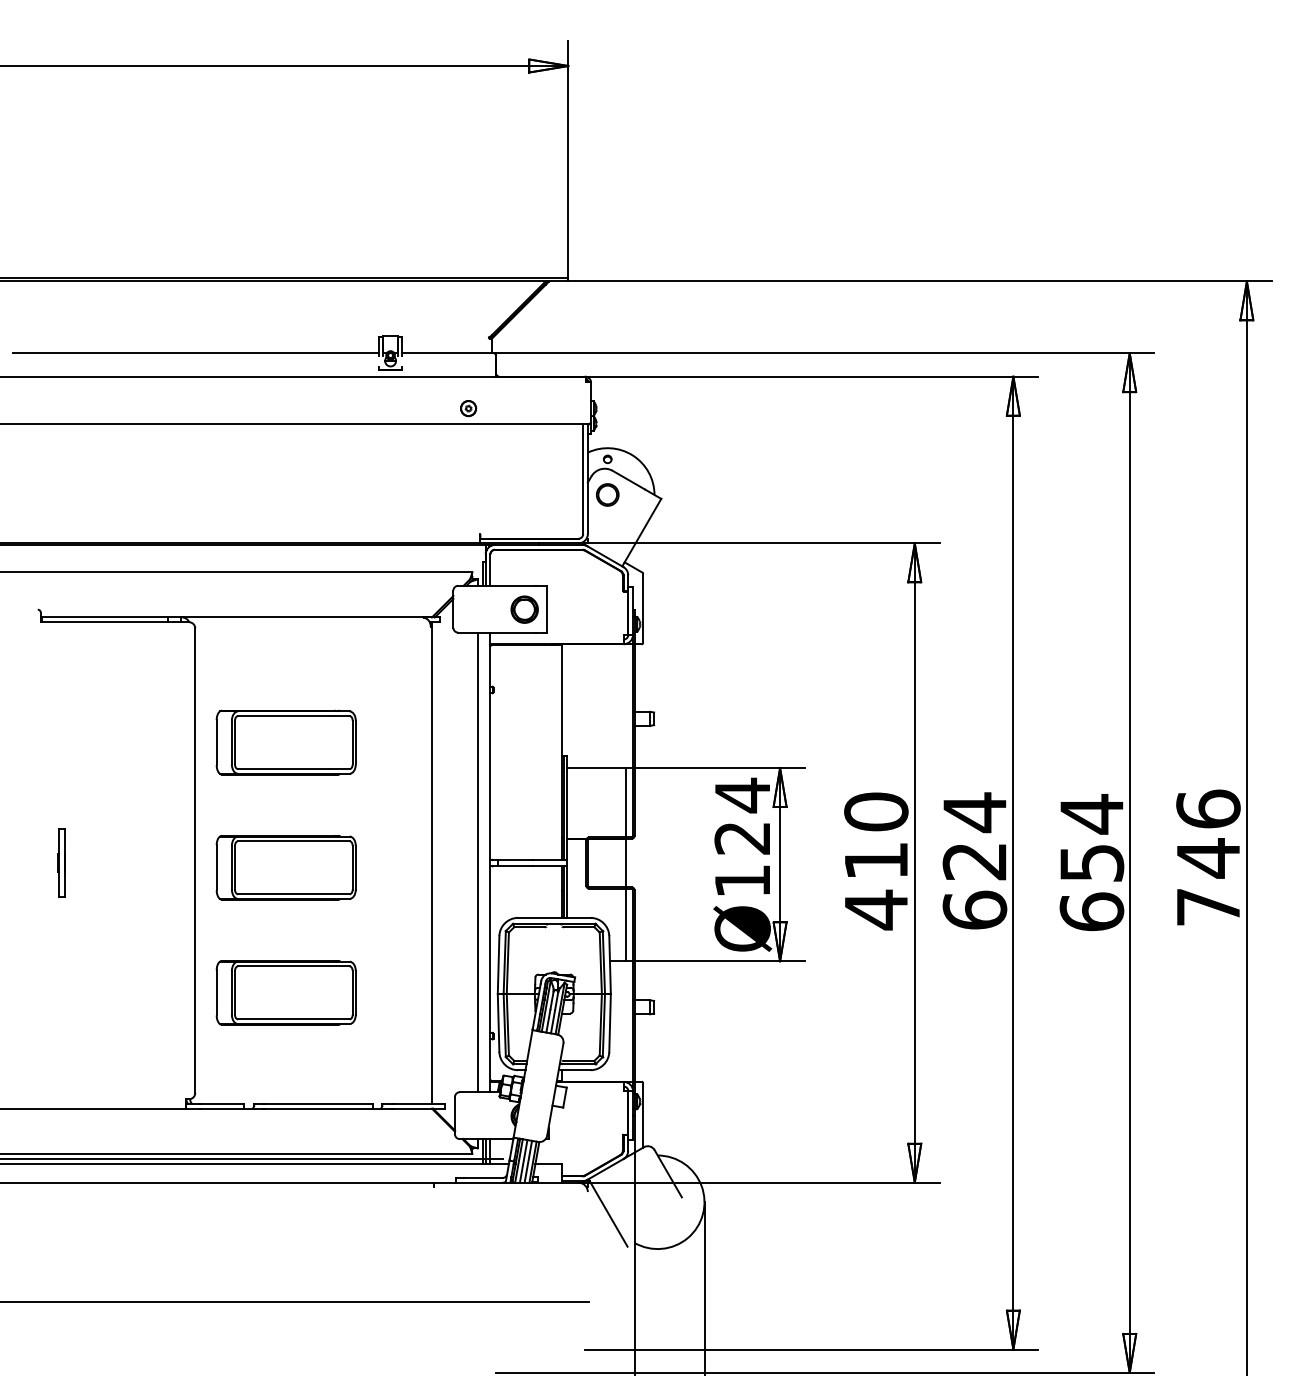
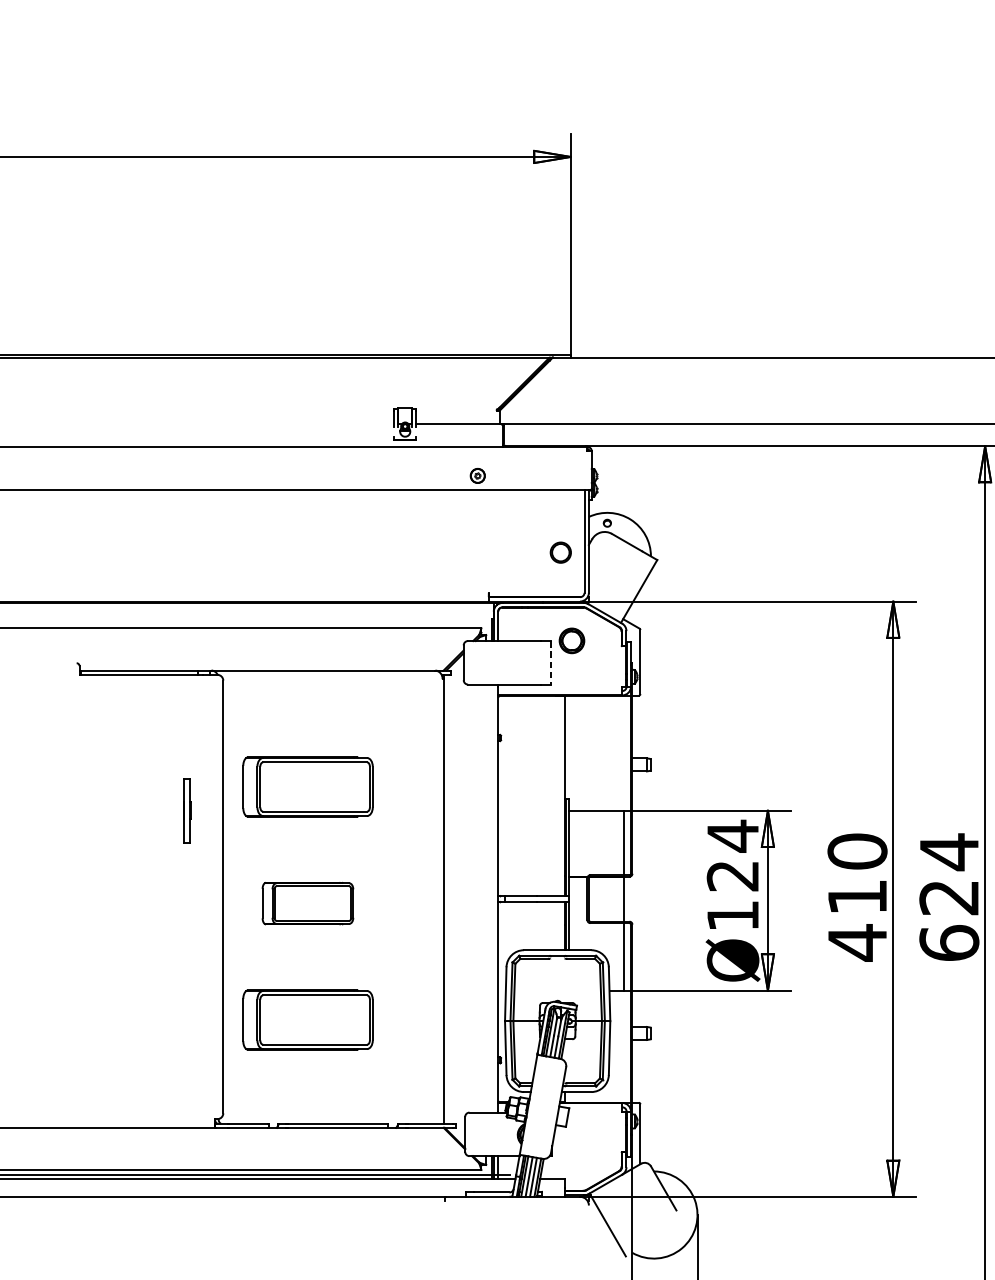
line: (195, 353) -> (223, 424), removed
part: (607, 494) -> (560, 552), moved
part: (524, 609) -> (571, 640), moved
line: (546, 609) -> (550, 663), solid -> dashed
part: (61, 862) -> (187, 810), moved
line: (477, 862) -> (486, 898), removed
part: (285, 867) -> (307, 903), size x0.7

